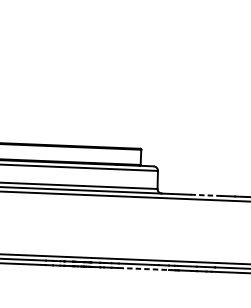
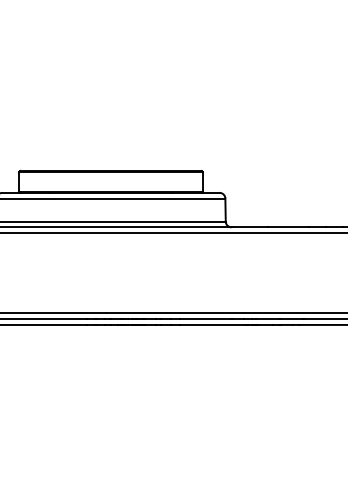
line: (206, 195) -> (288, 227), dashed -> solid
line: (143, 268) -> (212, 324), dashed -> solid

